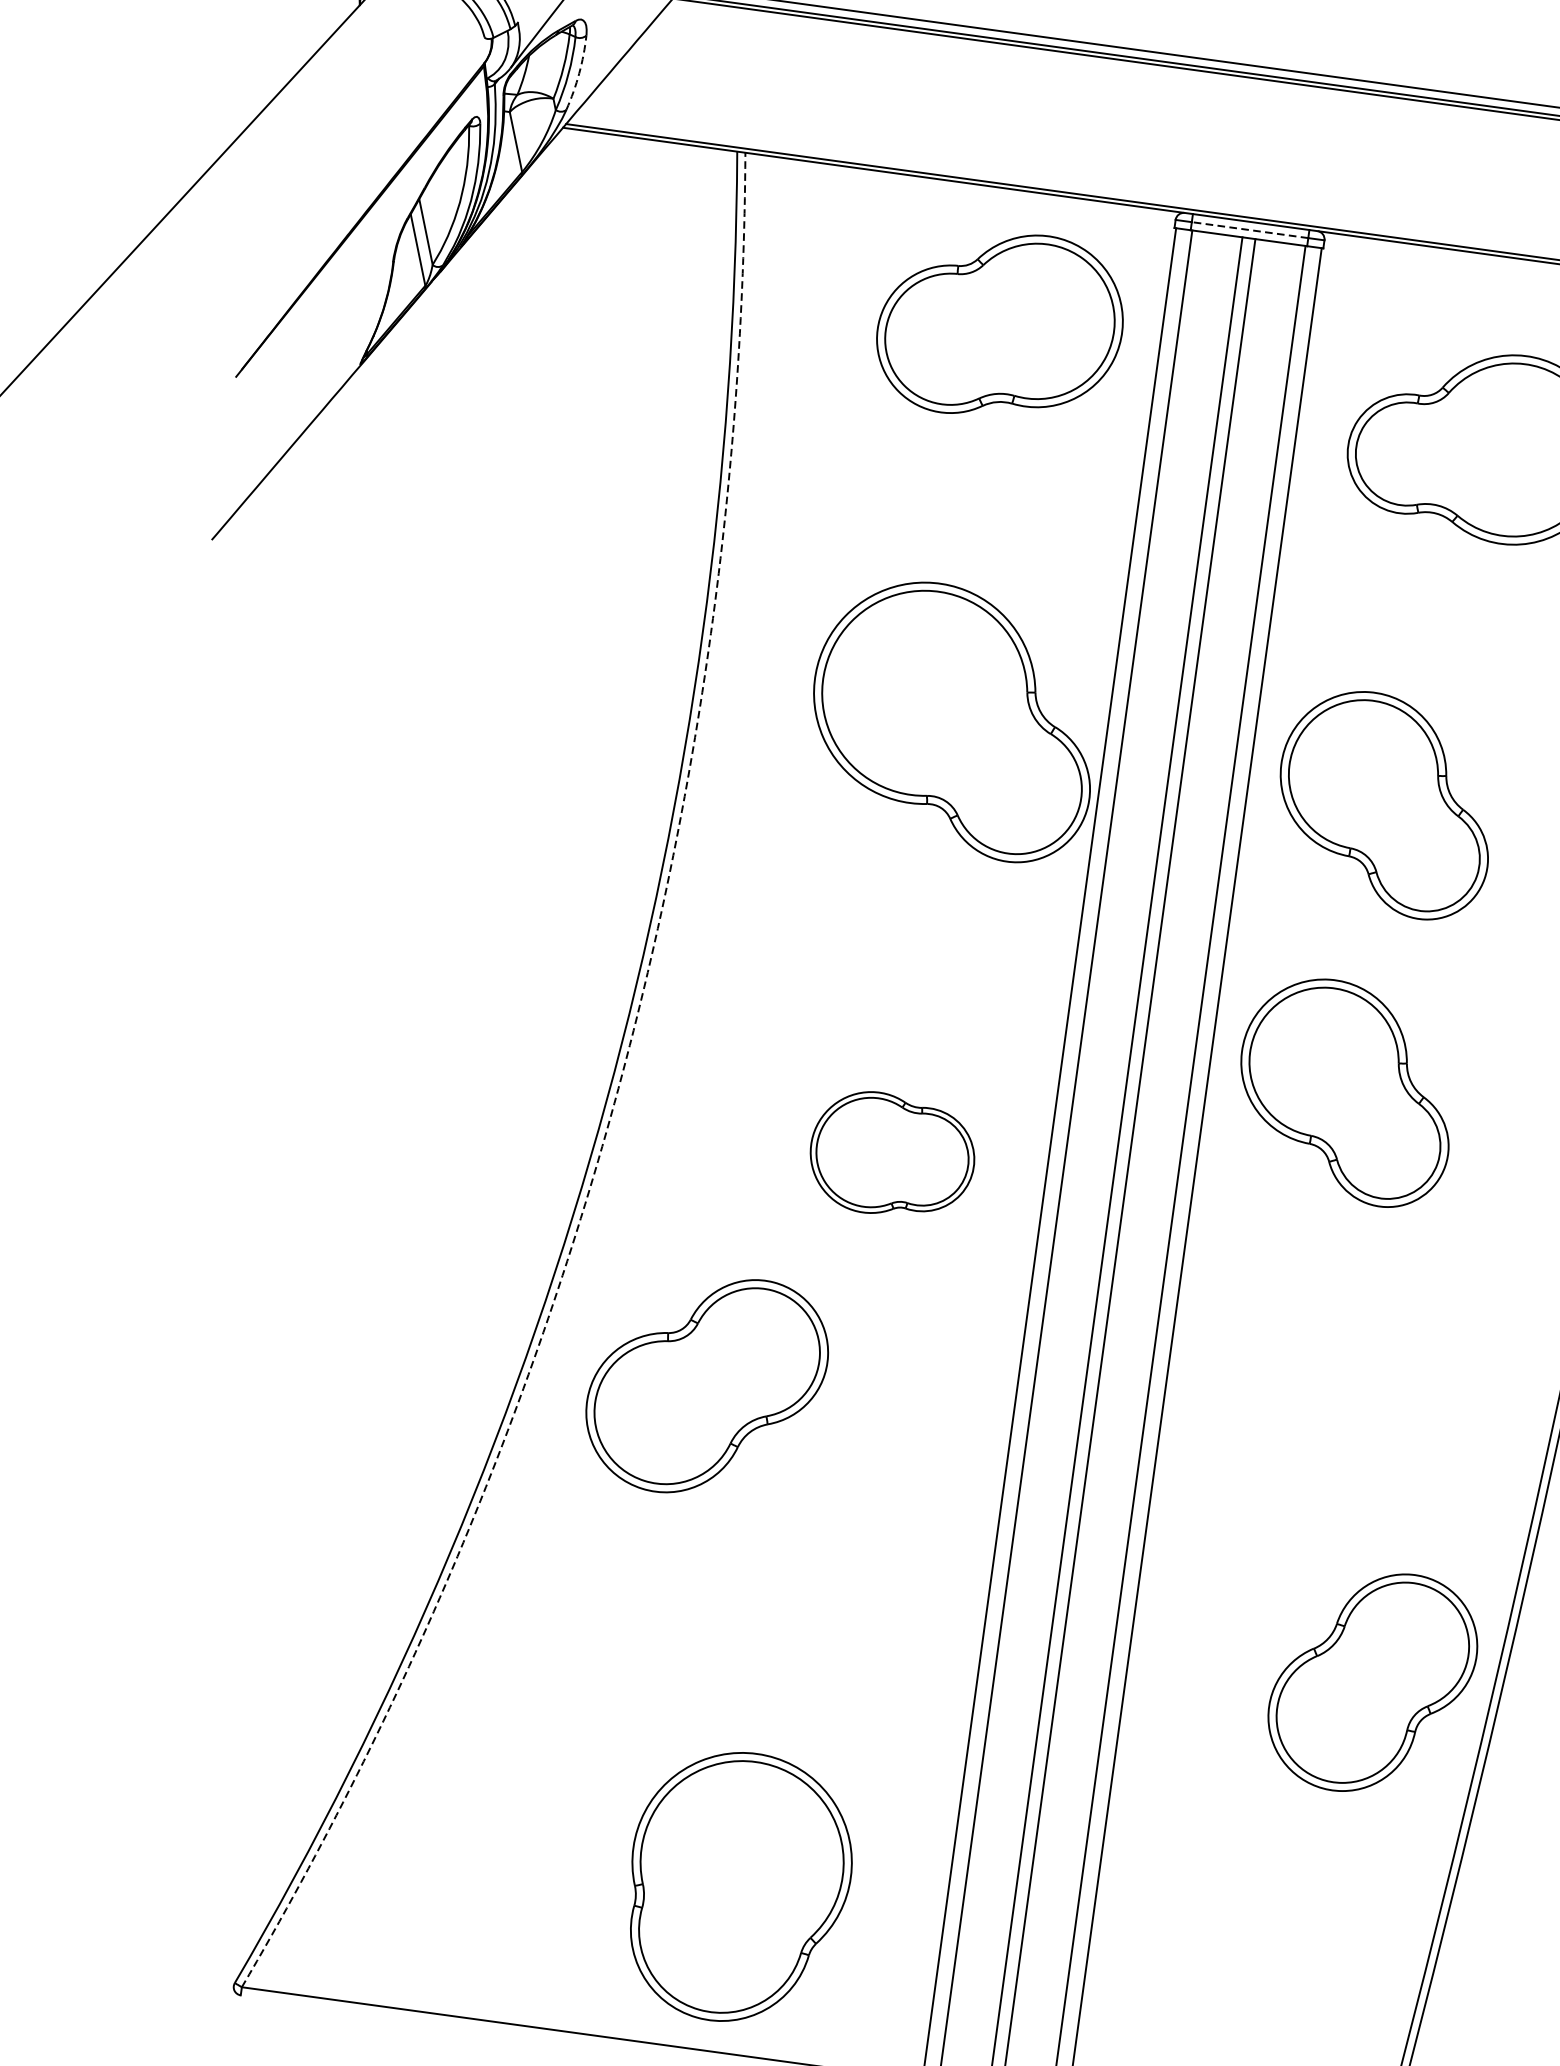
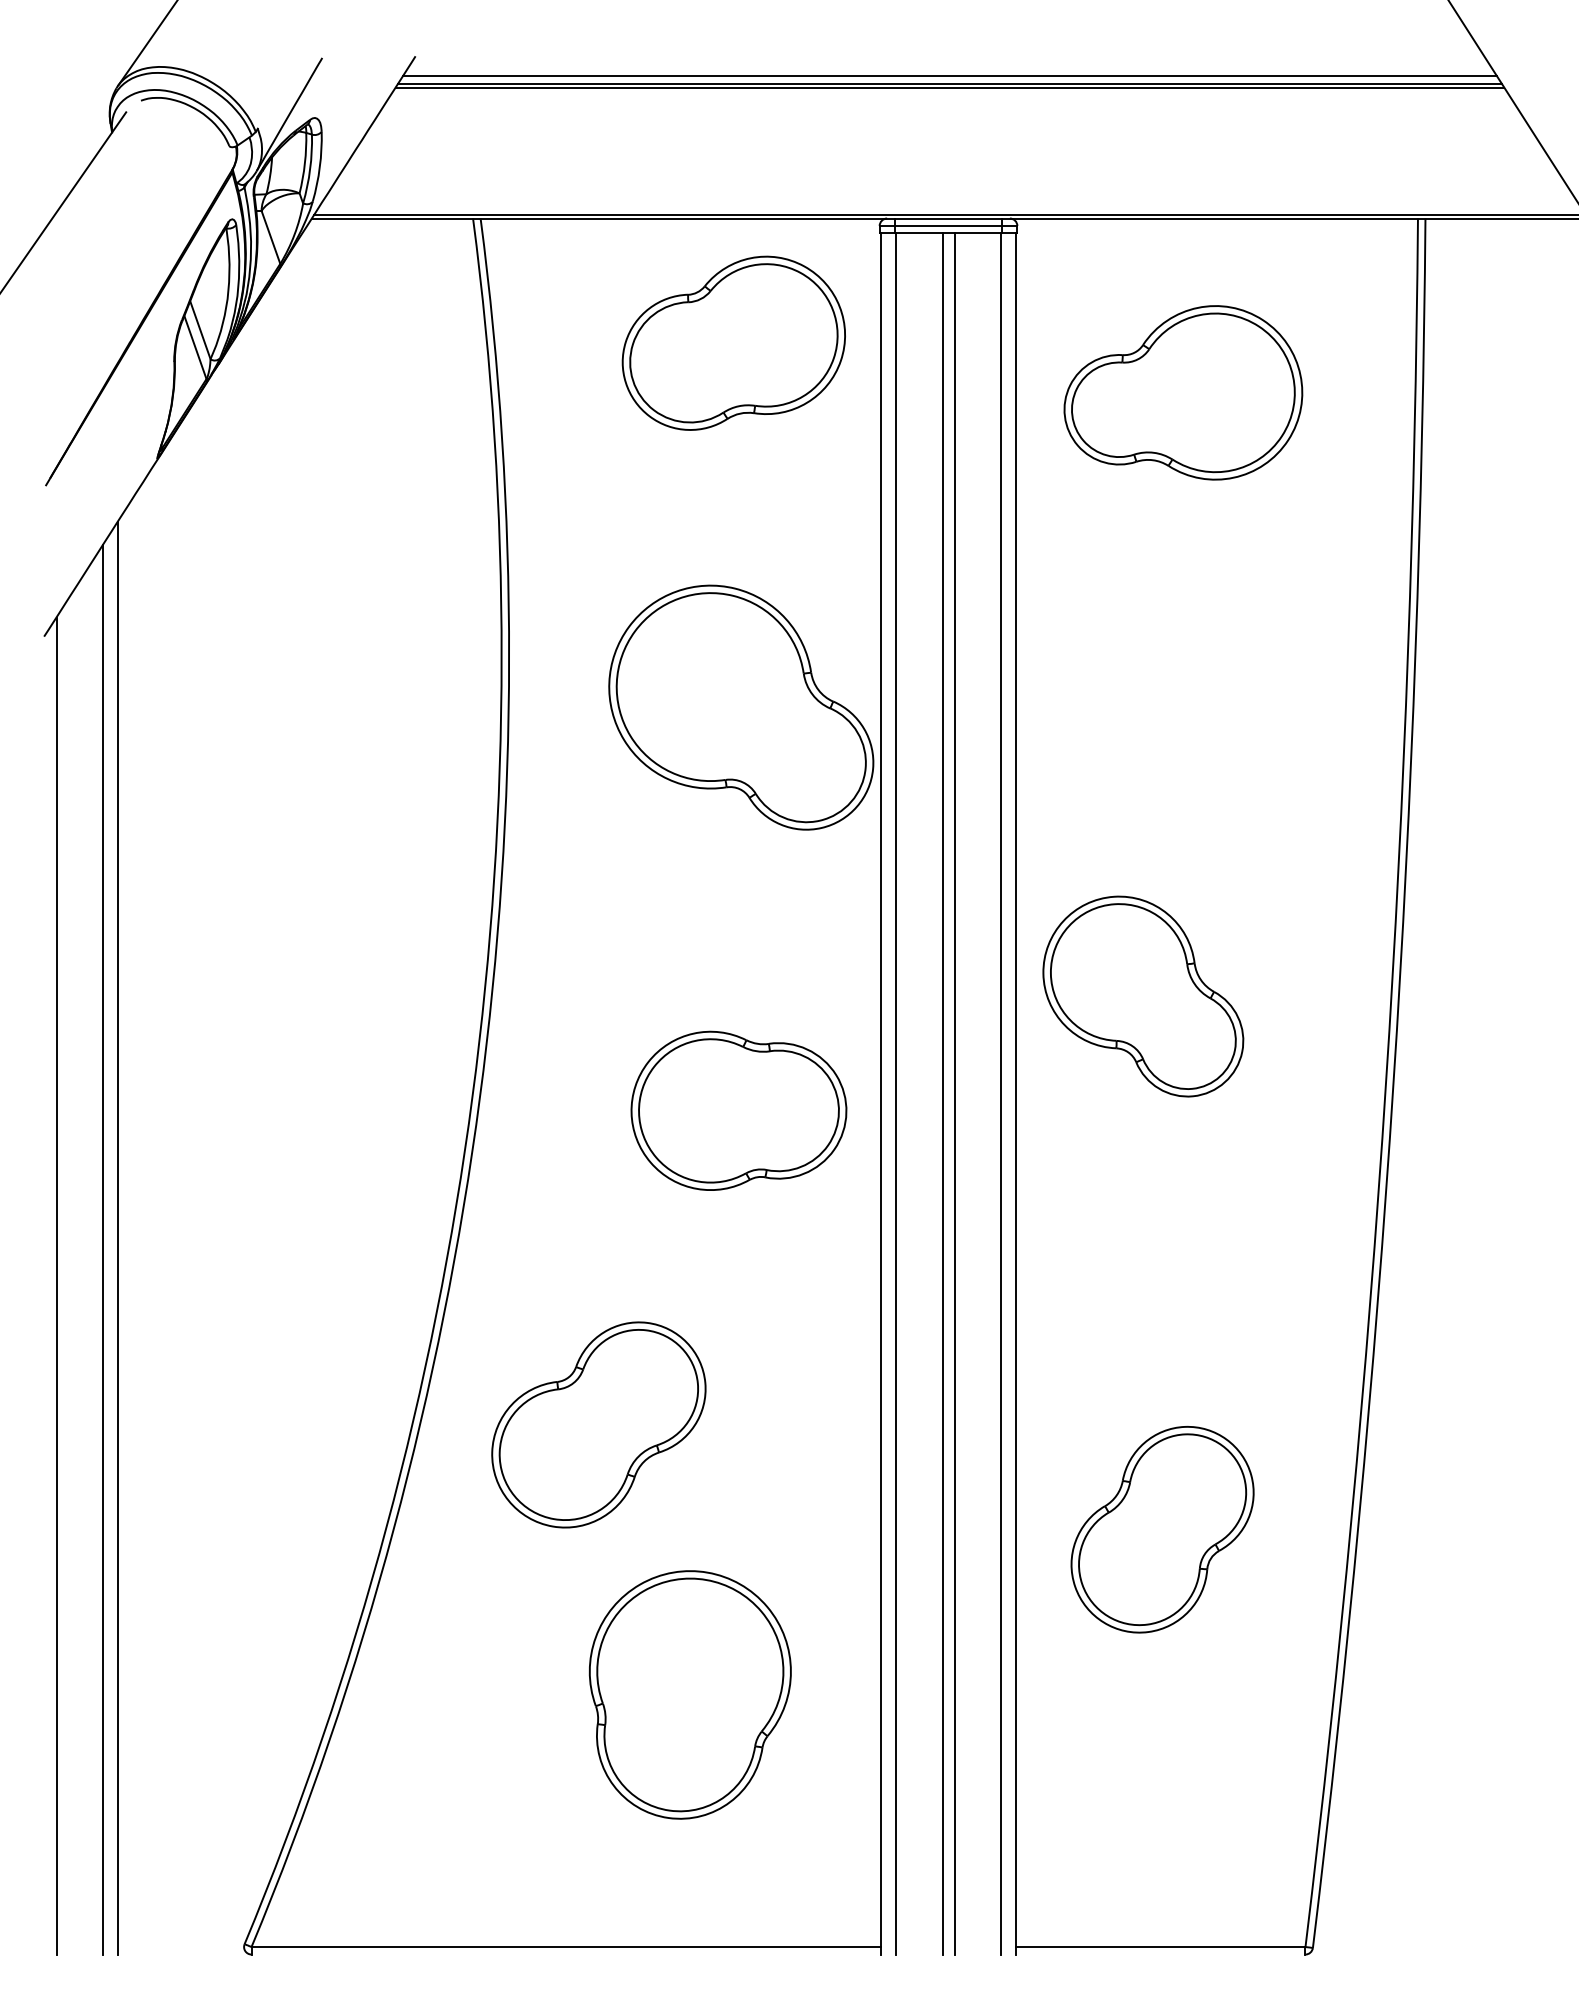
arc: (578, 73) -> (319, 167), dashed -> solid
line: (1249, 230) -> (948, 226), dashed -> solid
part: (1386, 804) -> (1143, 730), removed
arc: (614, 1102) -> (479, 1097), dashed -> solid
part: (892, 1155) -> (738, 1110), size x1.43
line: (202, 1200) -> (117, 1237), added
line: (184, 1211) -> (102, 1249), added
line: (129, 1243) -> (56, 1285), added
part: (706, 1385) -> (598, 1424), moved
part: (1372, 1682) -> (1162, 1529), moved
part: (737, 1887) -> (689, 1694), moved

